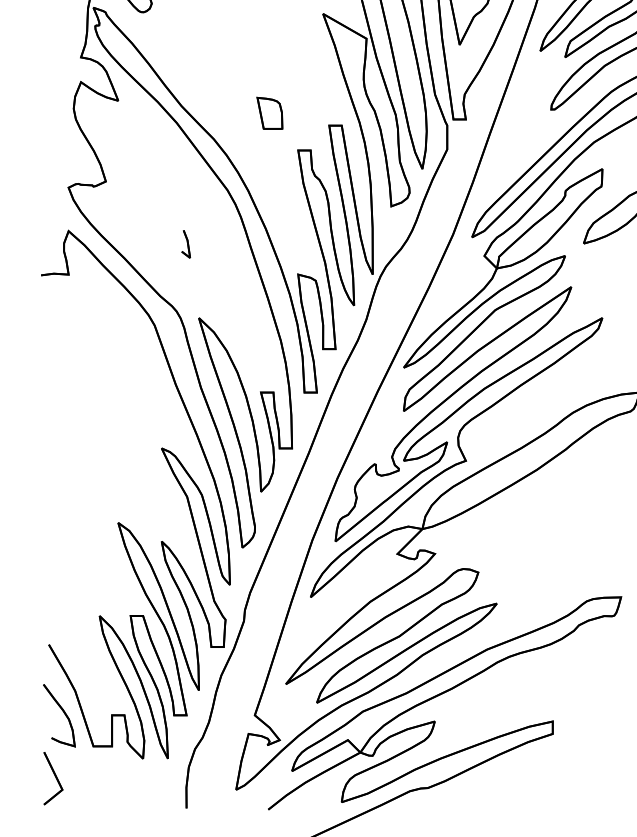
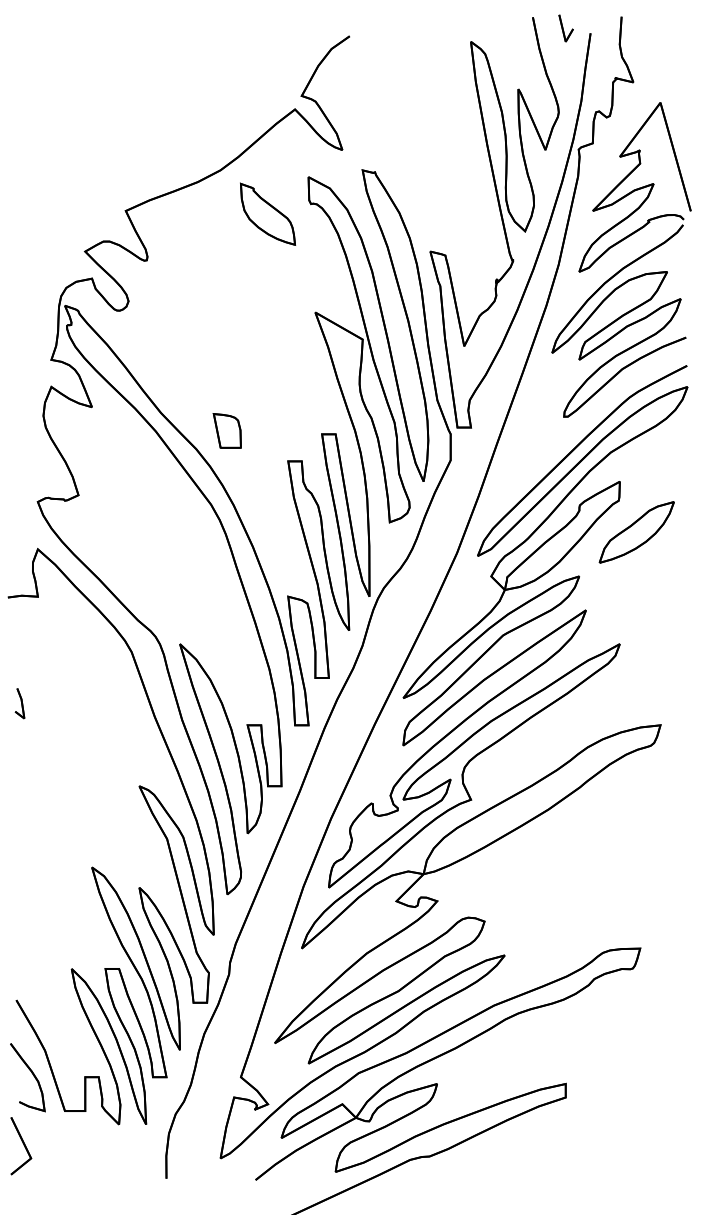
part: (269, 112) -> (226, 430), moved
part: (185, 244) -> (19, 703), moved

